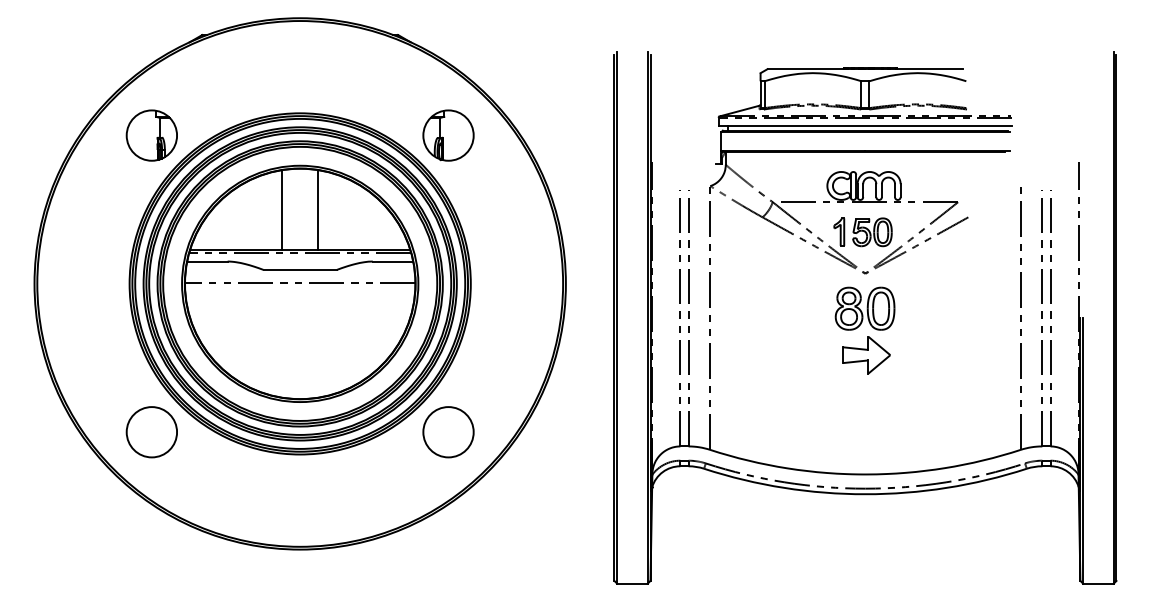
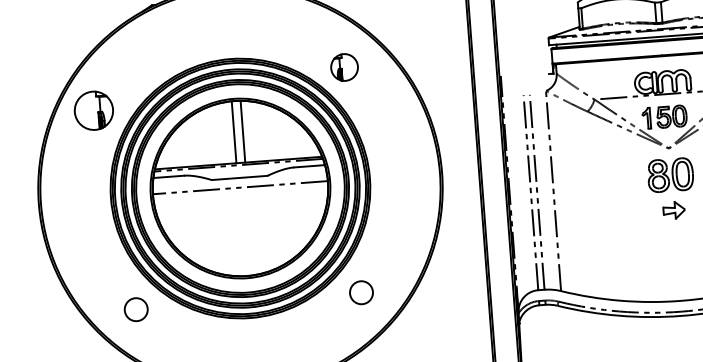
part: (151, 135) -> (93, 110), moved
part: (448, 135) -> (344, 67), size x0.7
line: (282, 210) -> (243, 132), moved
line: (318, 210) -> (234, 132), moved
part: (866, 355) -> (674, 210), size x0.6
circle: (151, 432) -> (136, 309), size x0.6
circle: (448, 432) -> (361, 292), size x0.6

